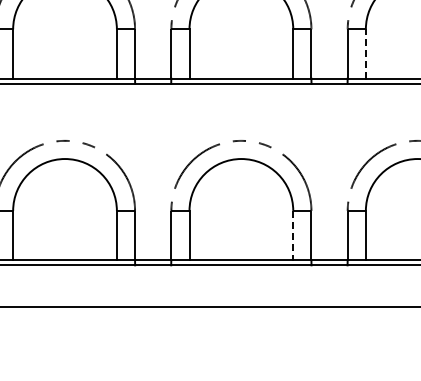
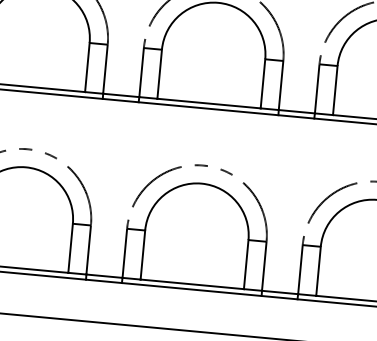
line: (365, 53) -> (334, 90), dashed -> solid
line: (293, 235) -> (246, 264), dashed -> solid

